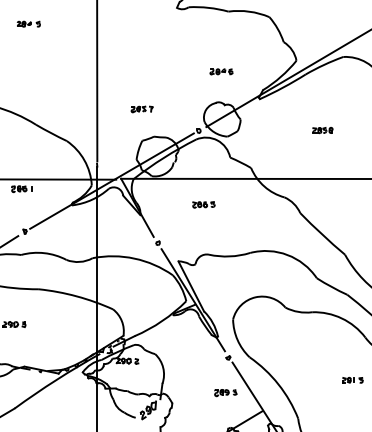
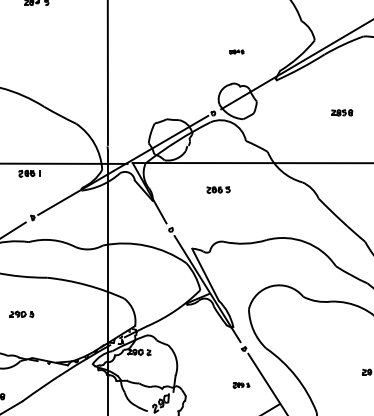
part: (221, 71) -> (236, 51), size x0.6
part: (141, 109) -> (153, 91), removed
part: (225, 393) -> (241, 385), size x0.7

